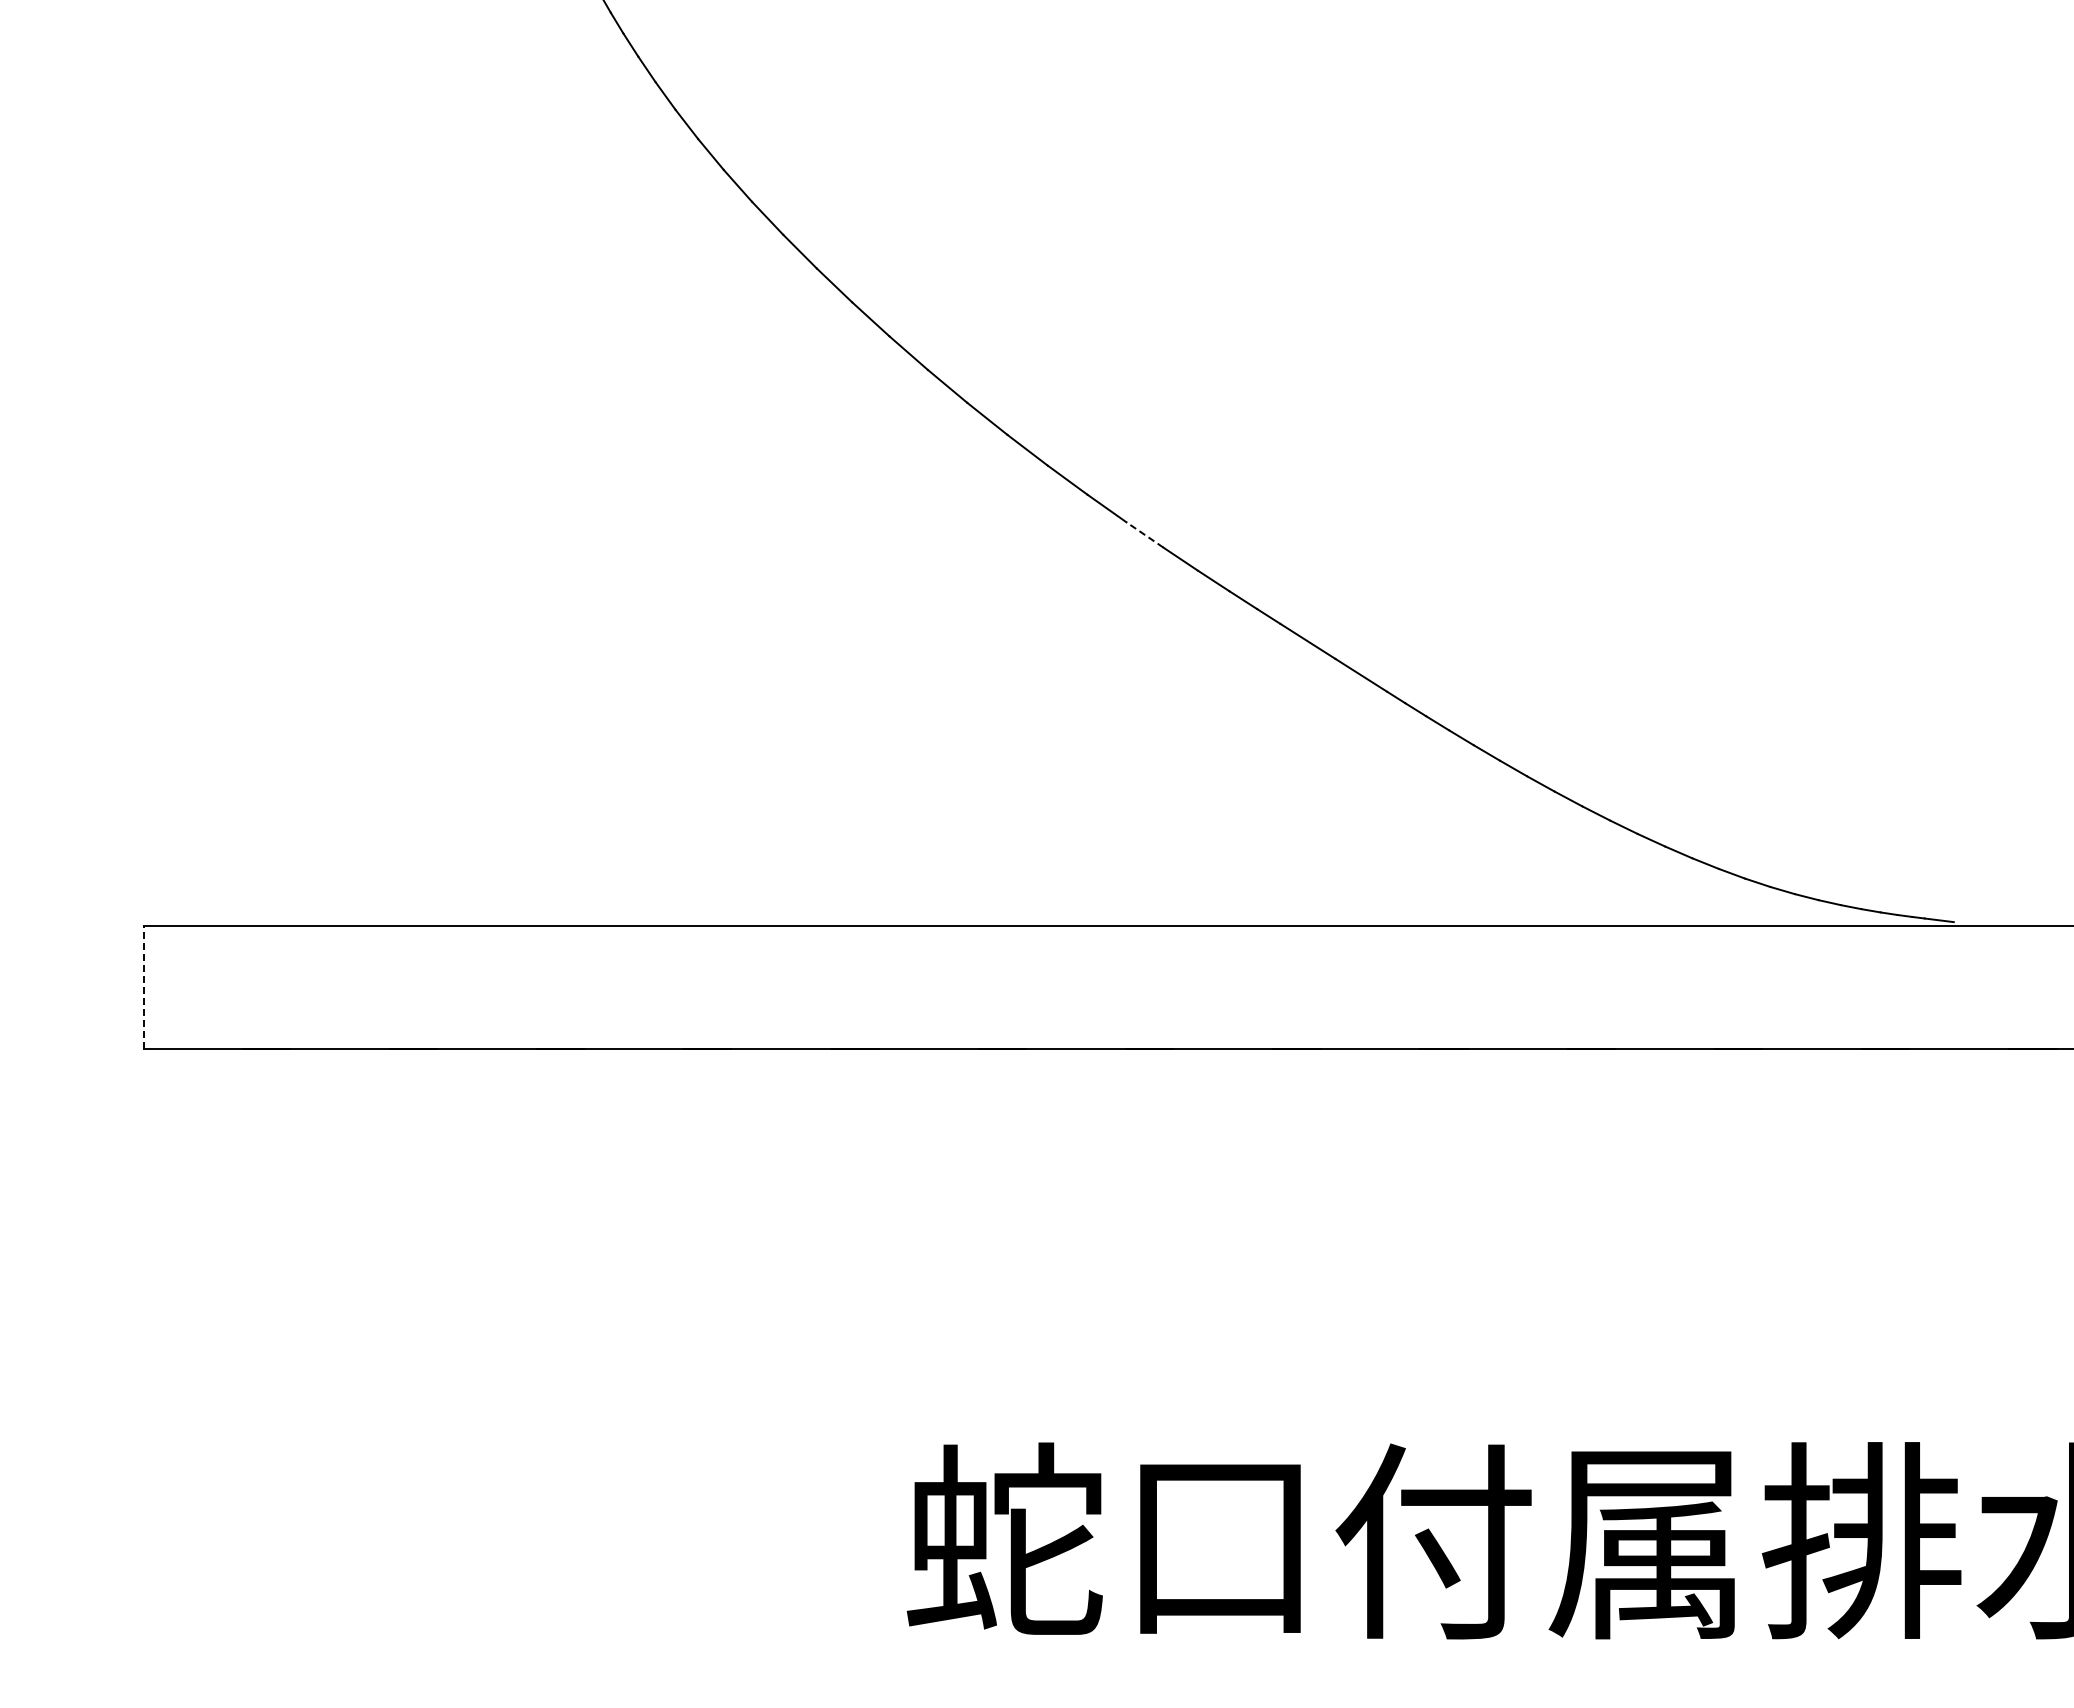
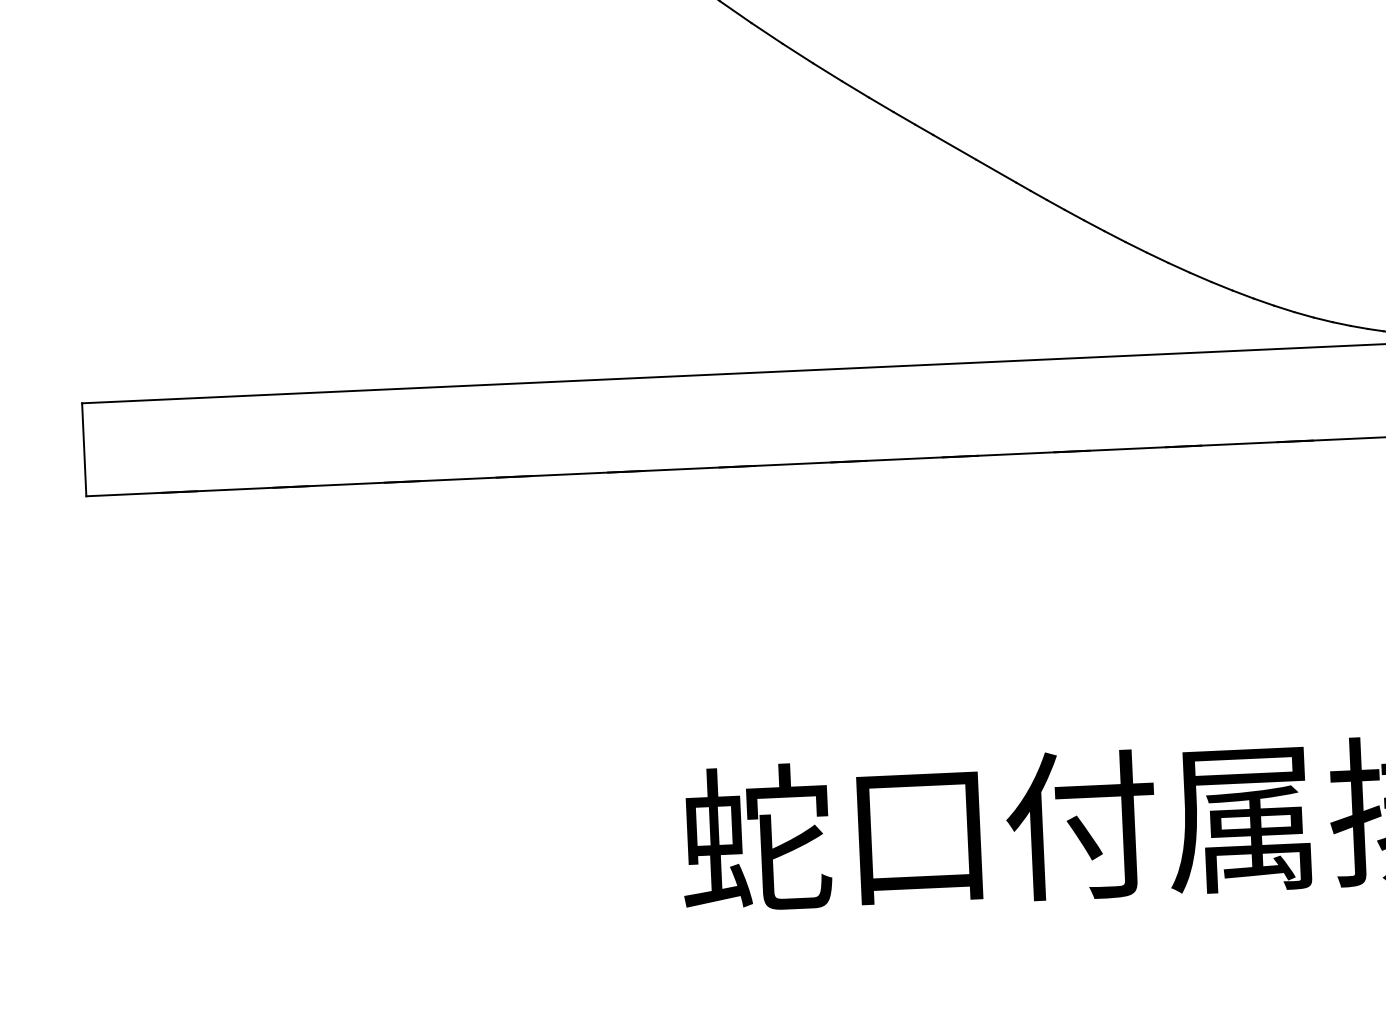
line: (1144, 534) -> (827, 71), dashed -> solid
line: (143, 987) -> (84, 449), dashed -> solid

